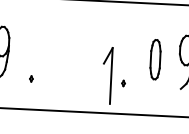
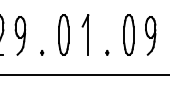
part: (62, 54) -> (63, 34), added
part: (154, 58) -> (128, 34), size x1.43
part: (107, 75) -> (85, 34), moved

